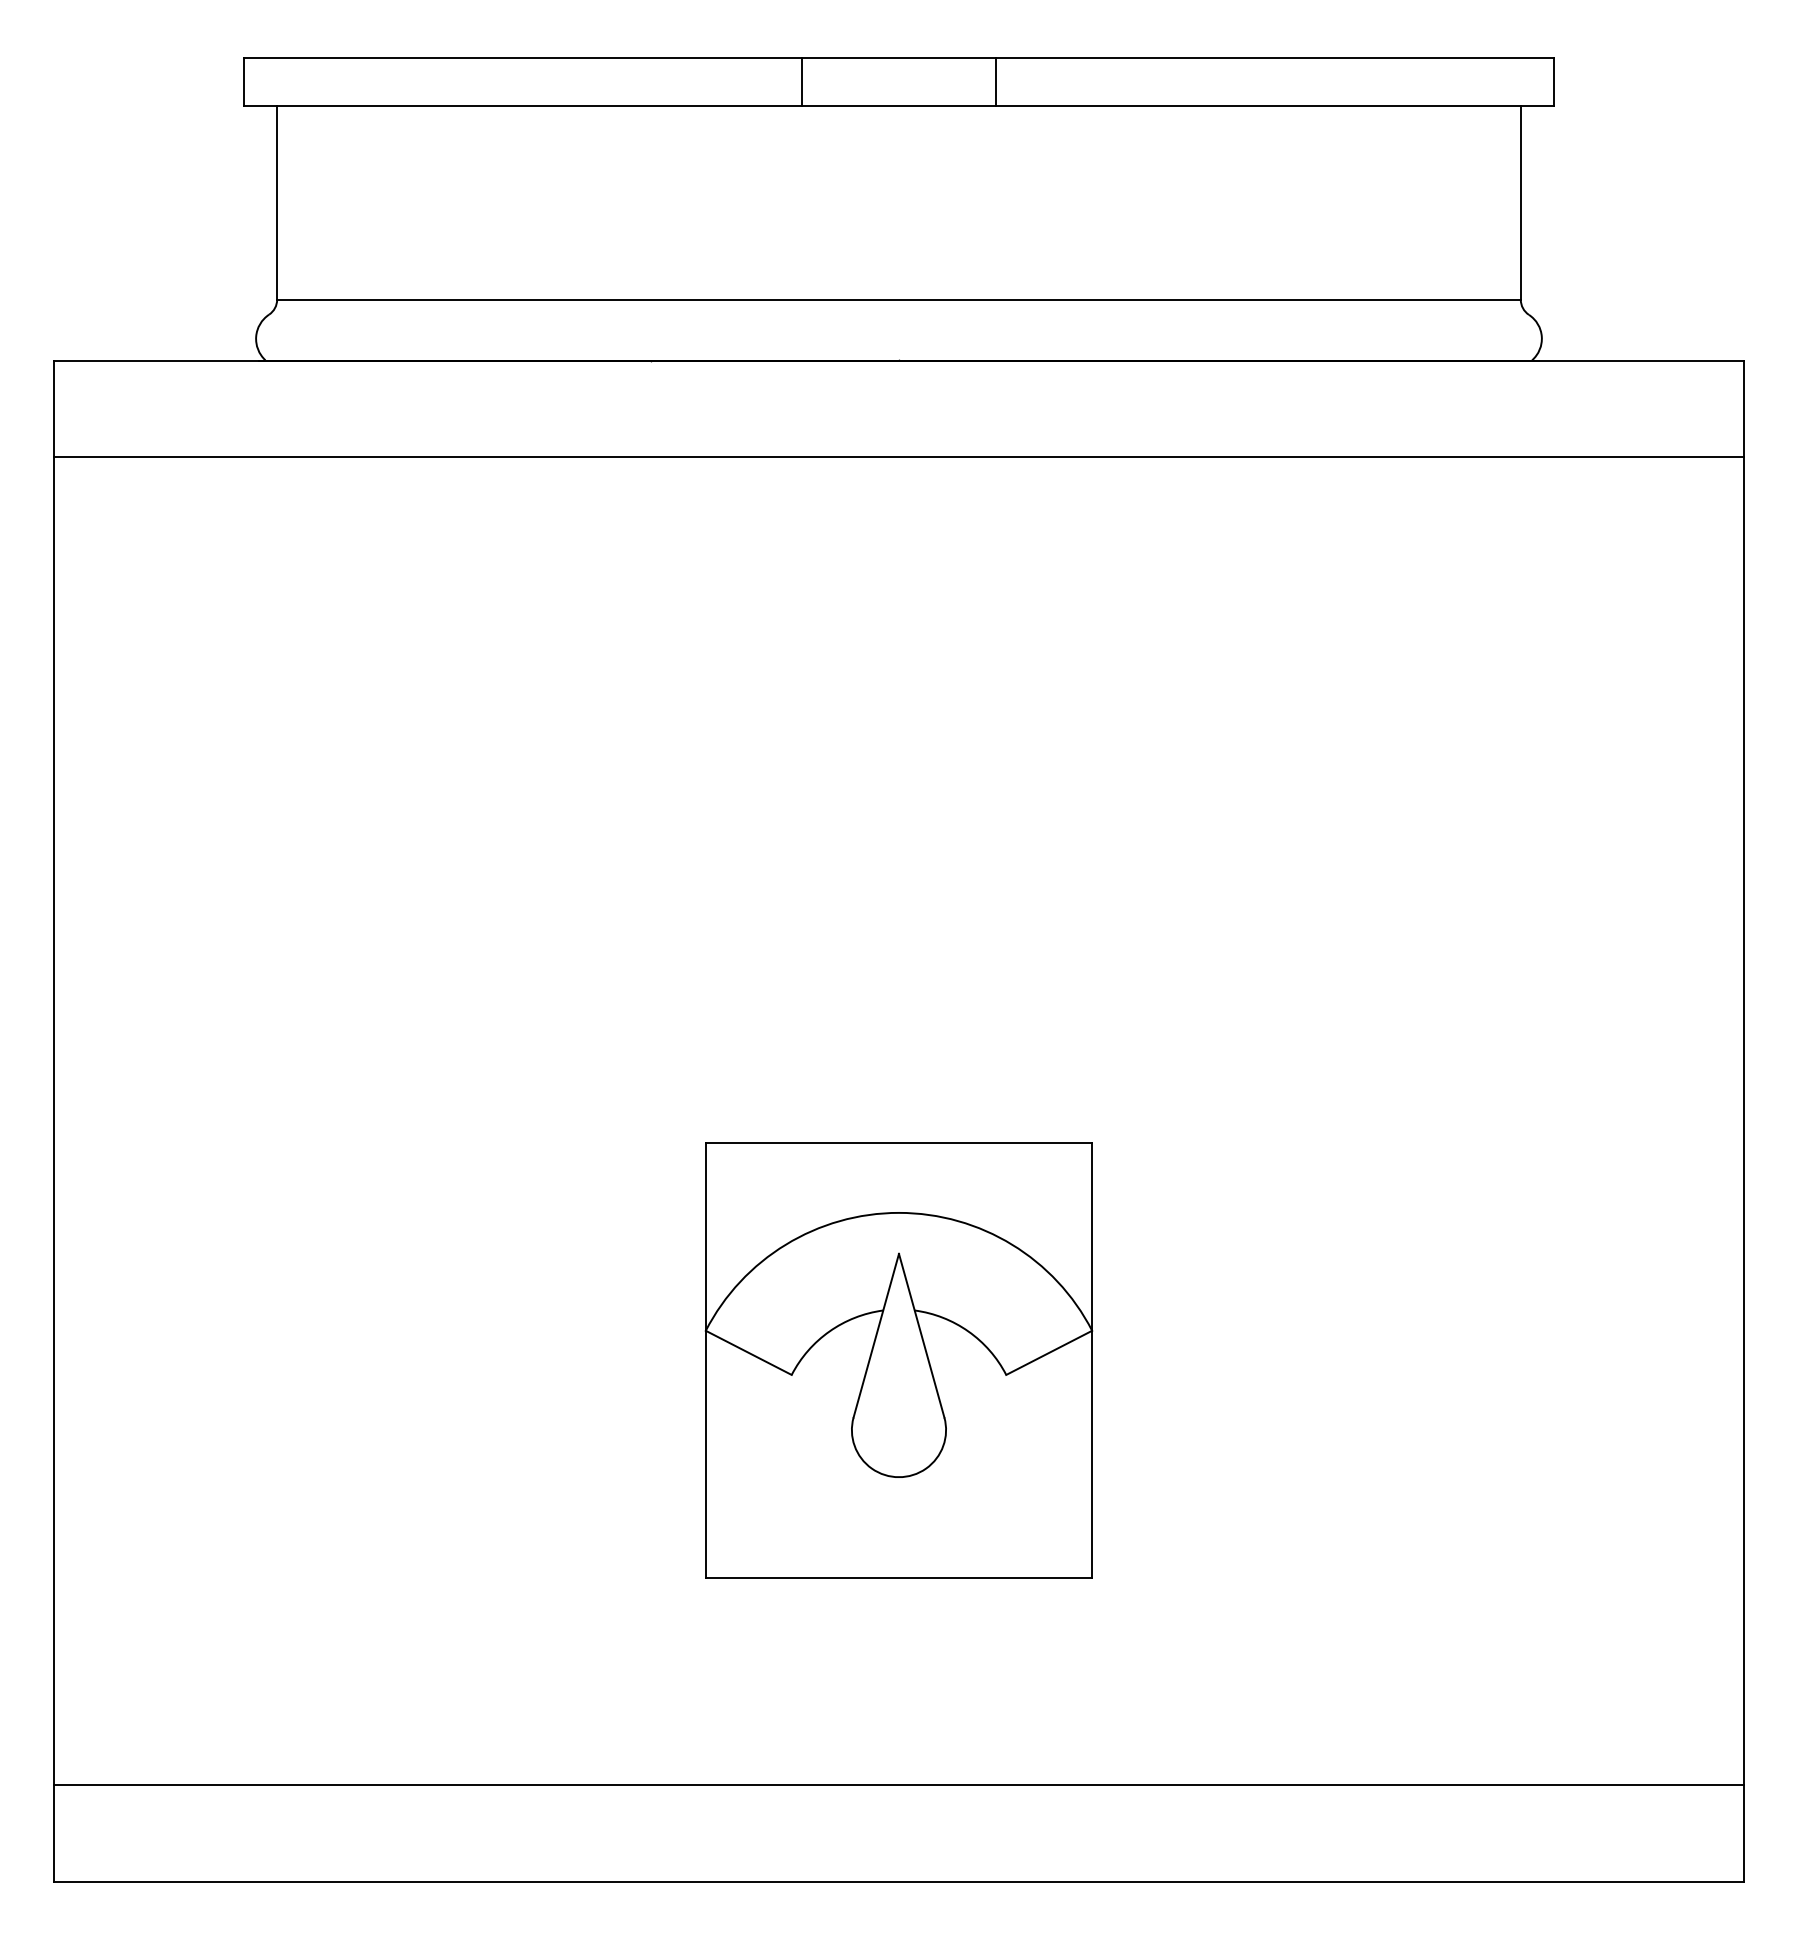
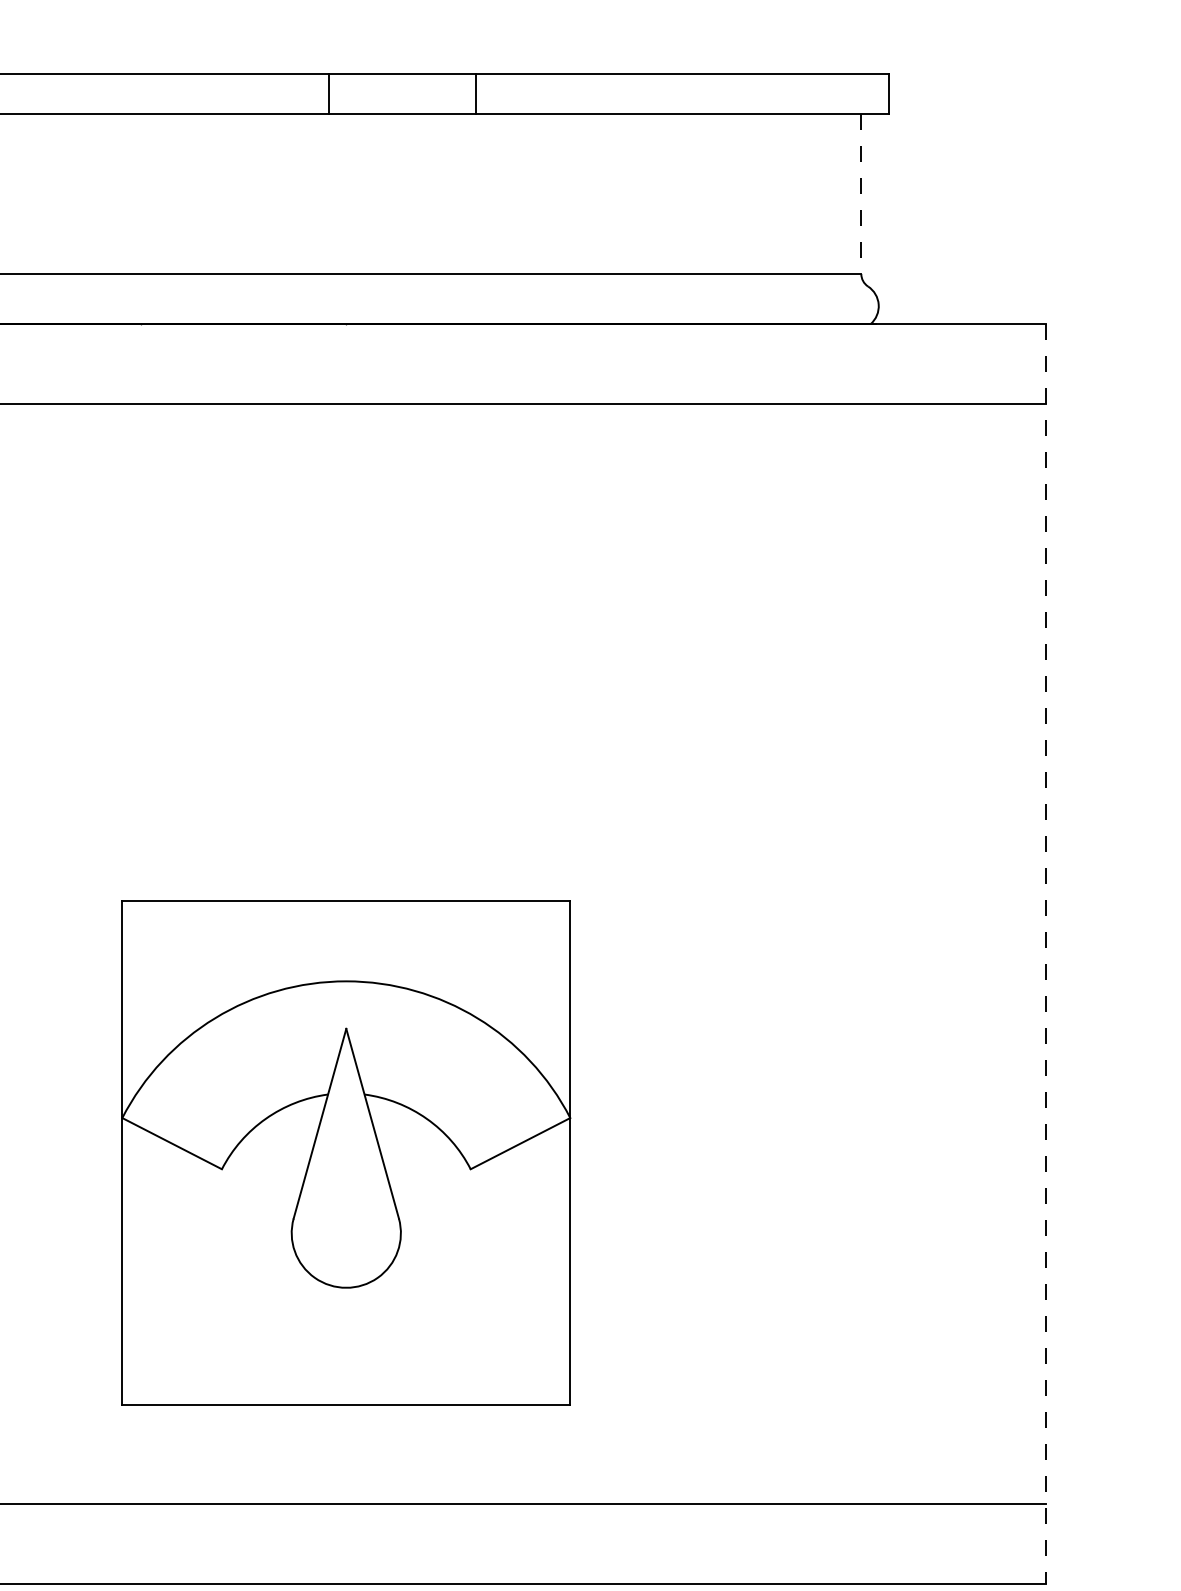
line: (802, 82) -> (329, 94), moved
line: (995, 82) -> (475, 94), moved
line: (1520, 203) -> (861, 194), solid -> dashed
line: (1744, 1121) -> (1046, 954), solid -> dashed
part: (898, 1360) -> (345, 1152), size x1.4

